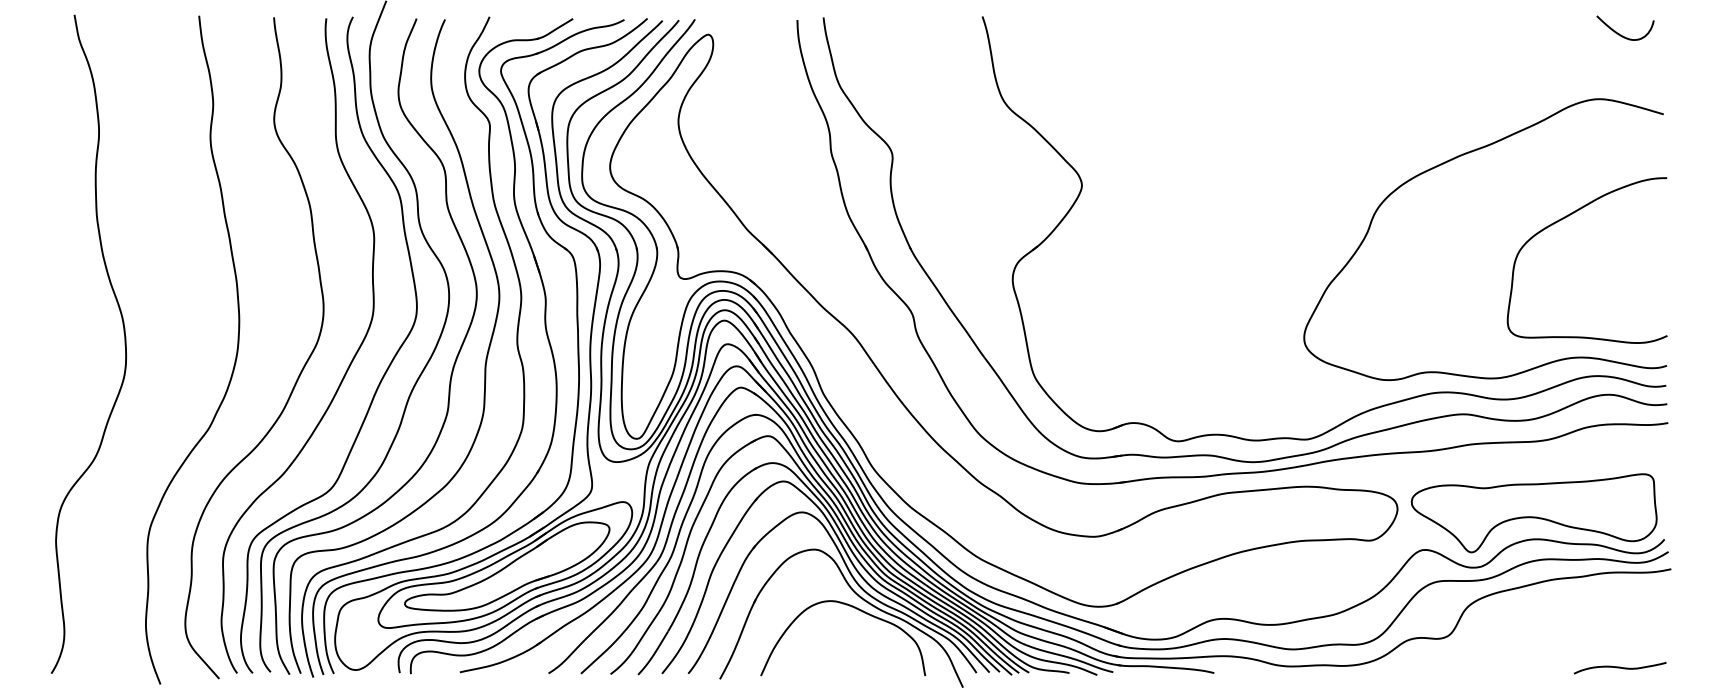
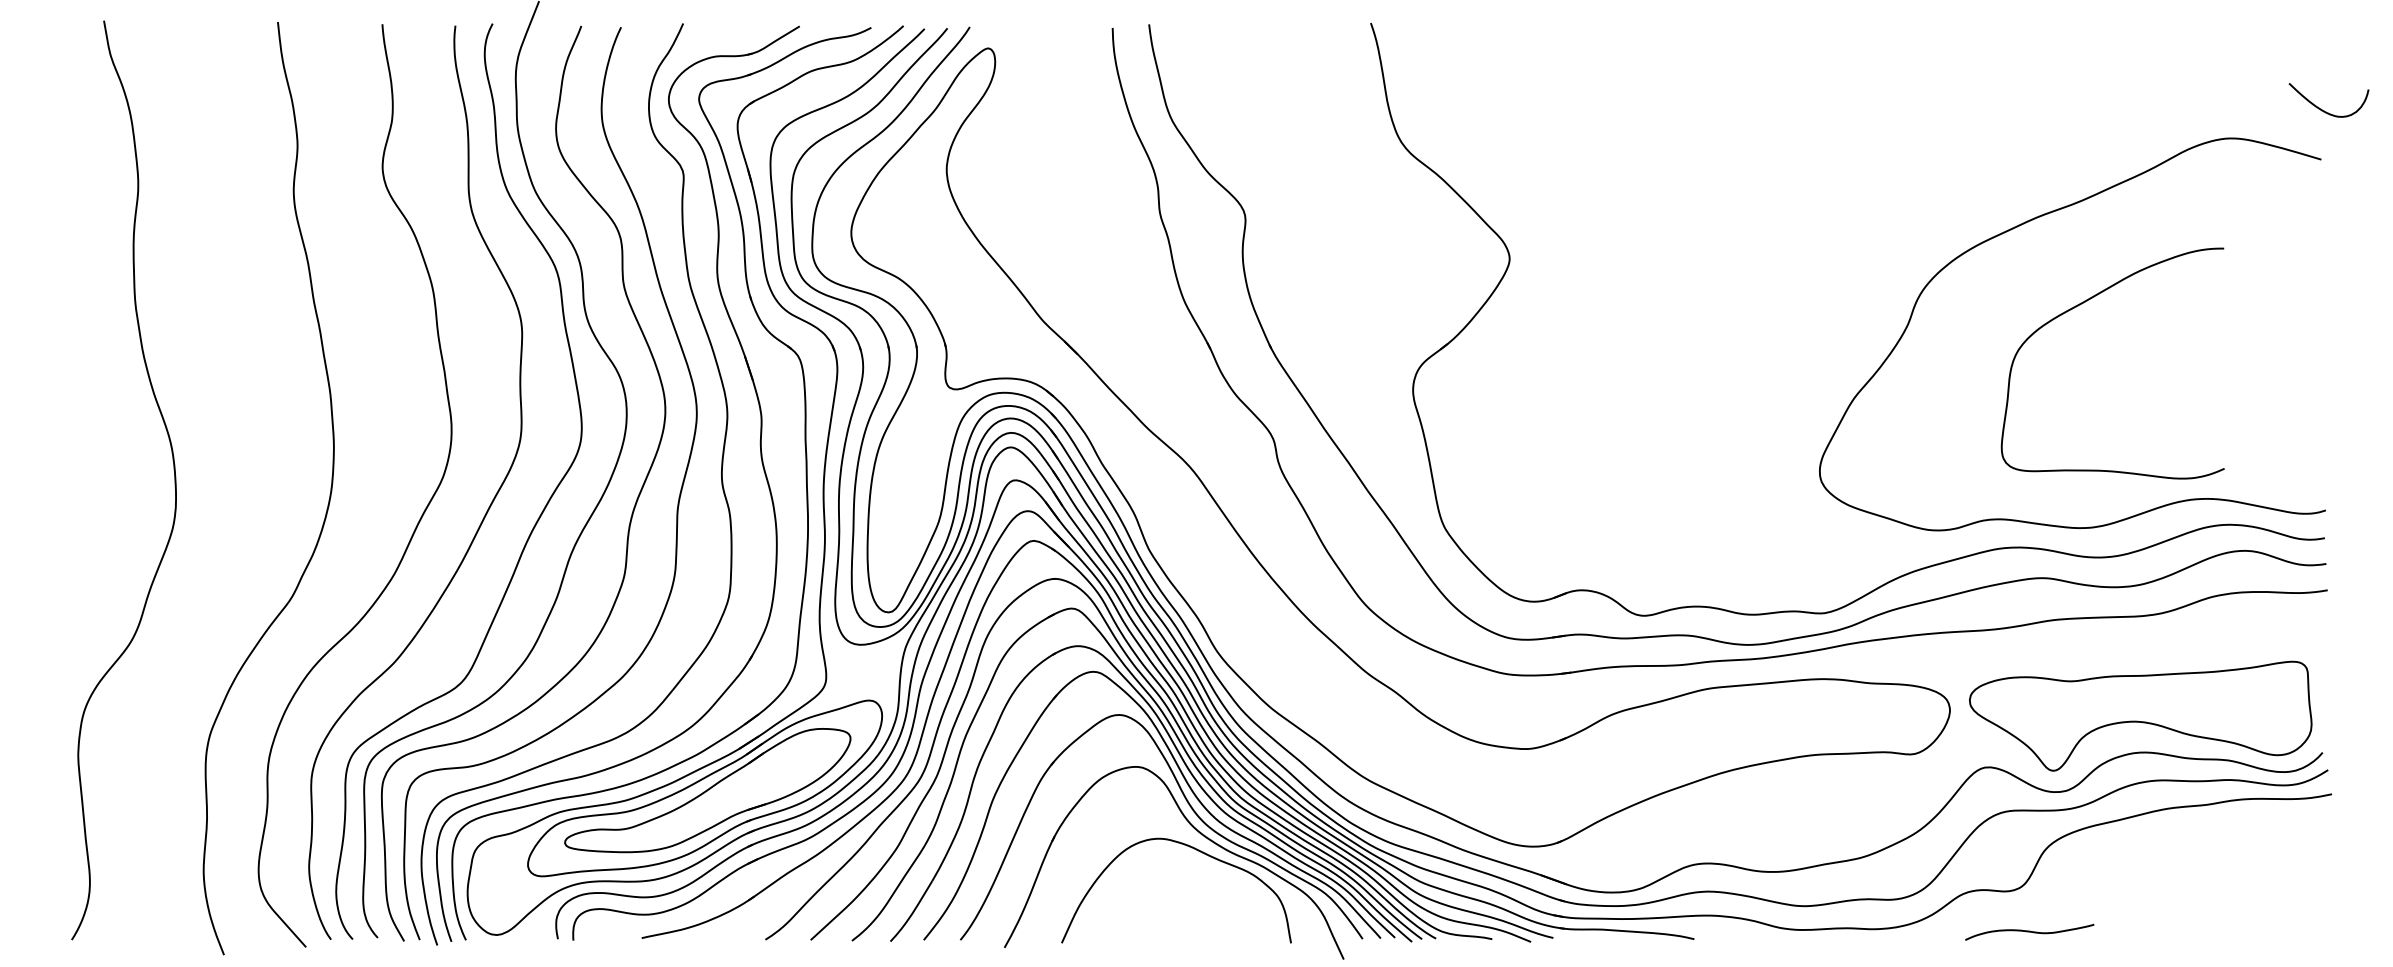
curve: (1620, 34) -> (2321, 108), moved
curve: (1564, 218) -> (2080, 305), moved
curve: (1620, 667) -> (2029, 931), moved

